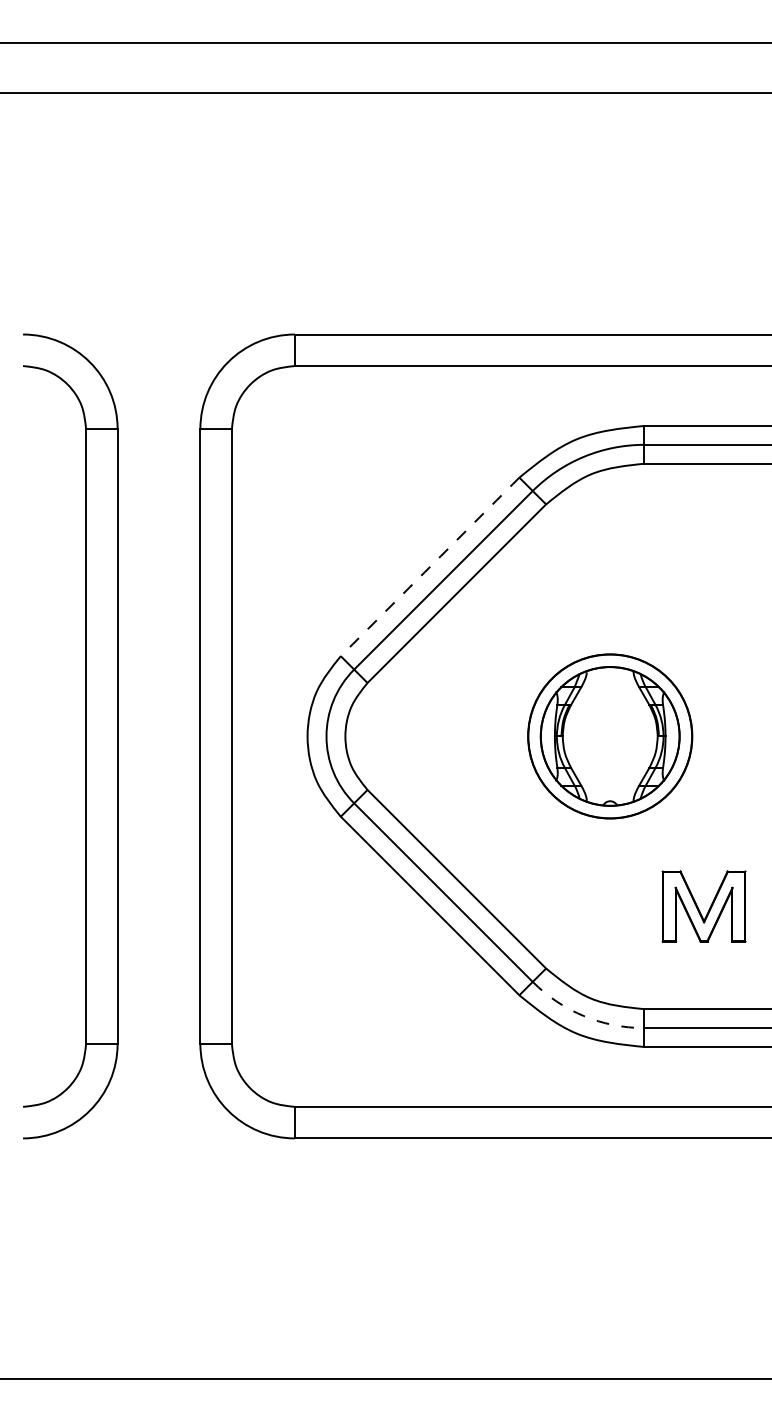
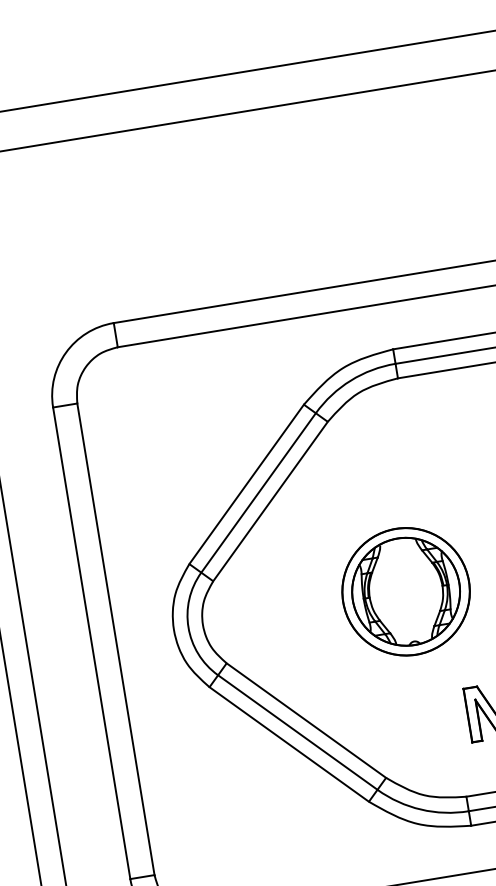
line: (429, 567) -> (246, 484), dashed -> solid
arc: (583, 1016) -> (420, 809), dashed -> solid

